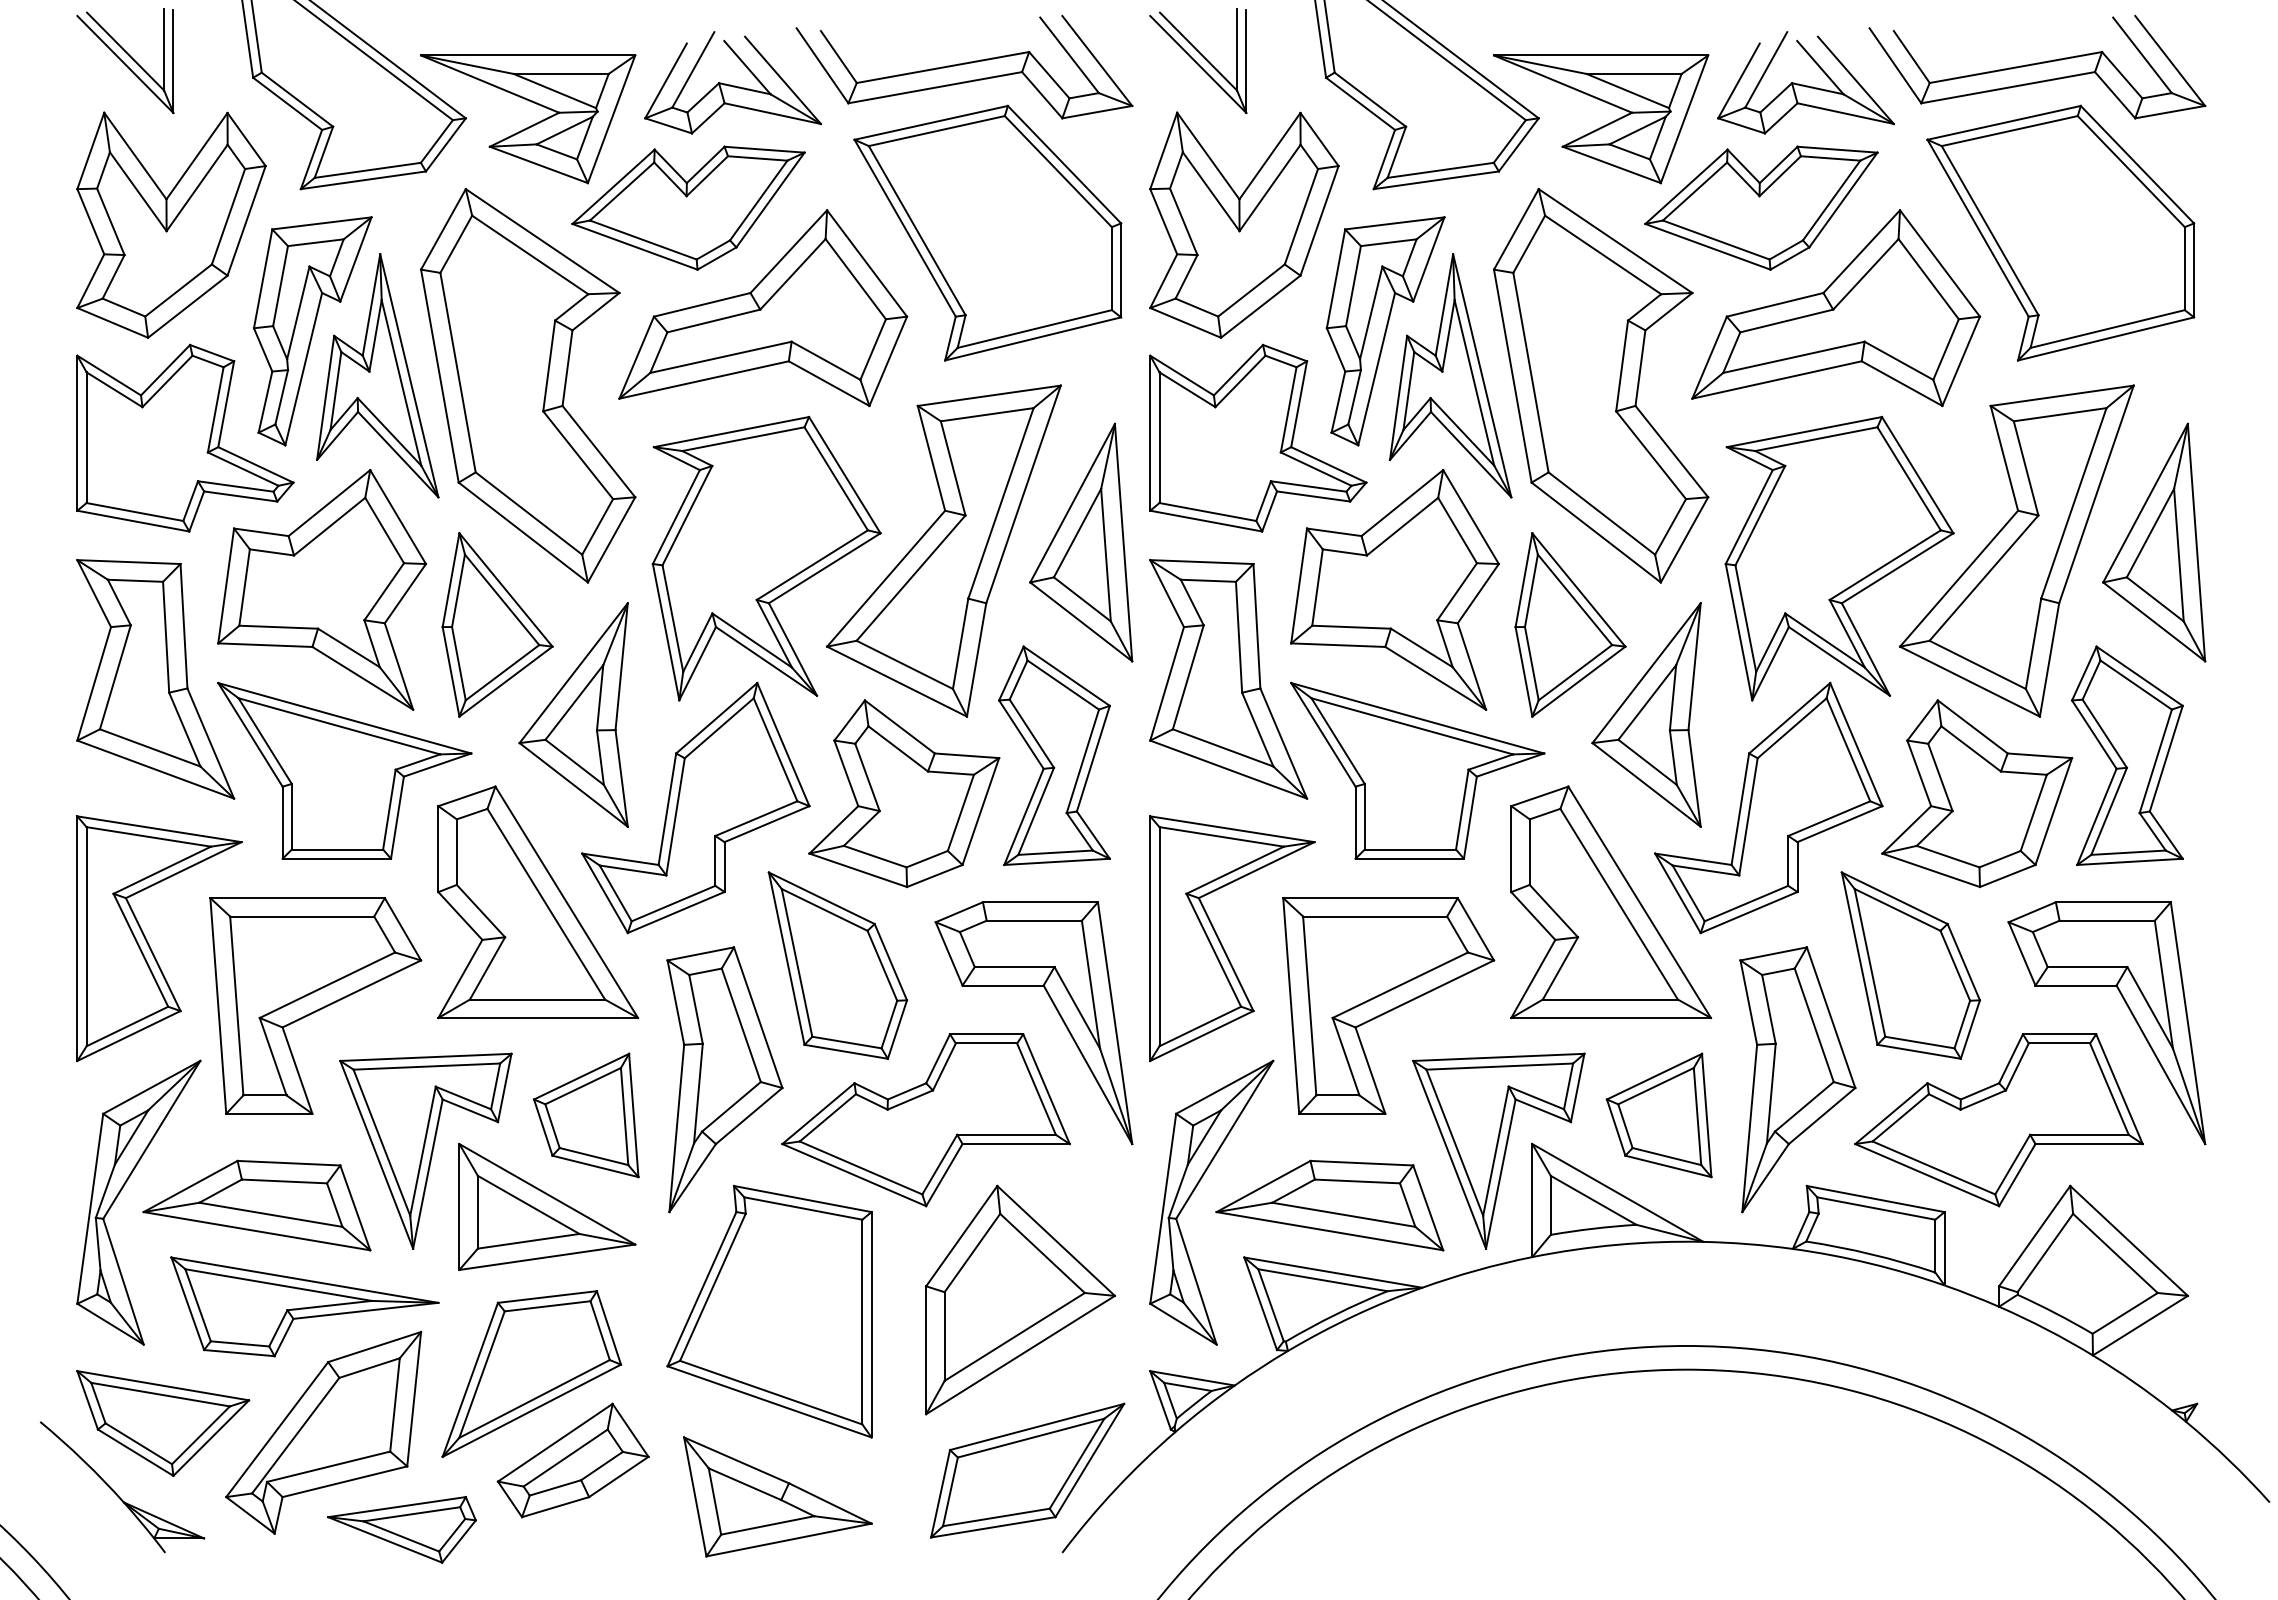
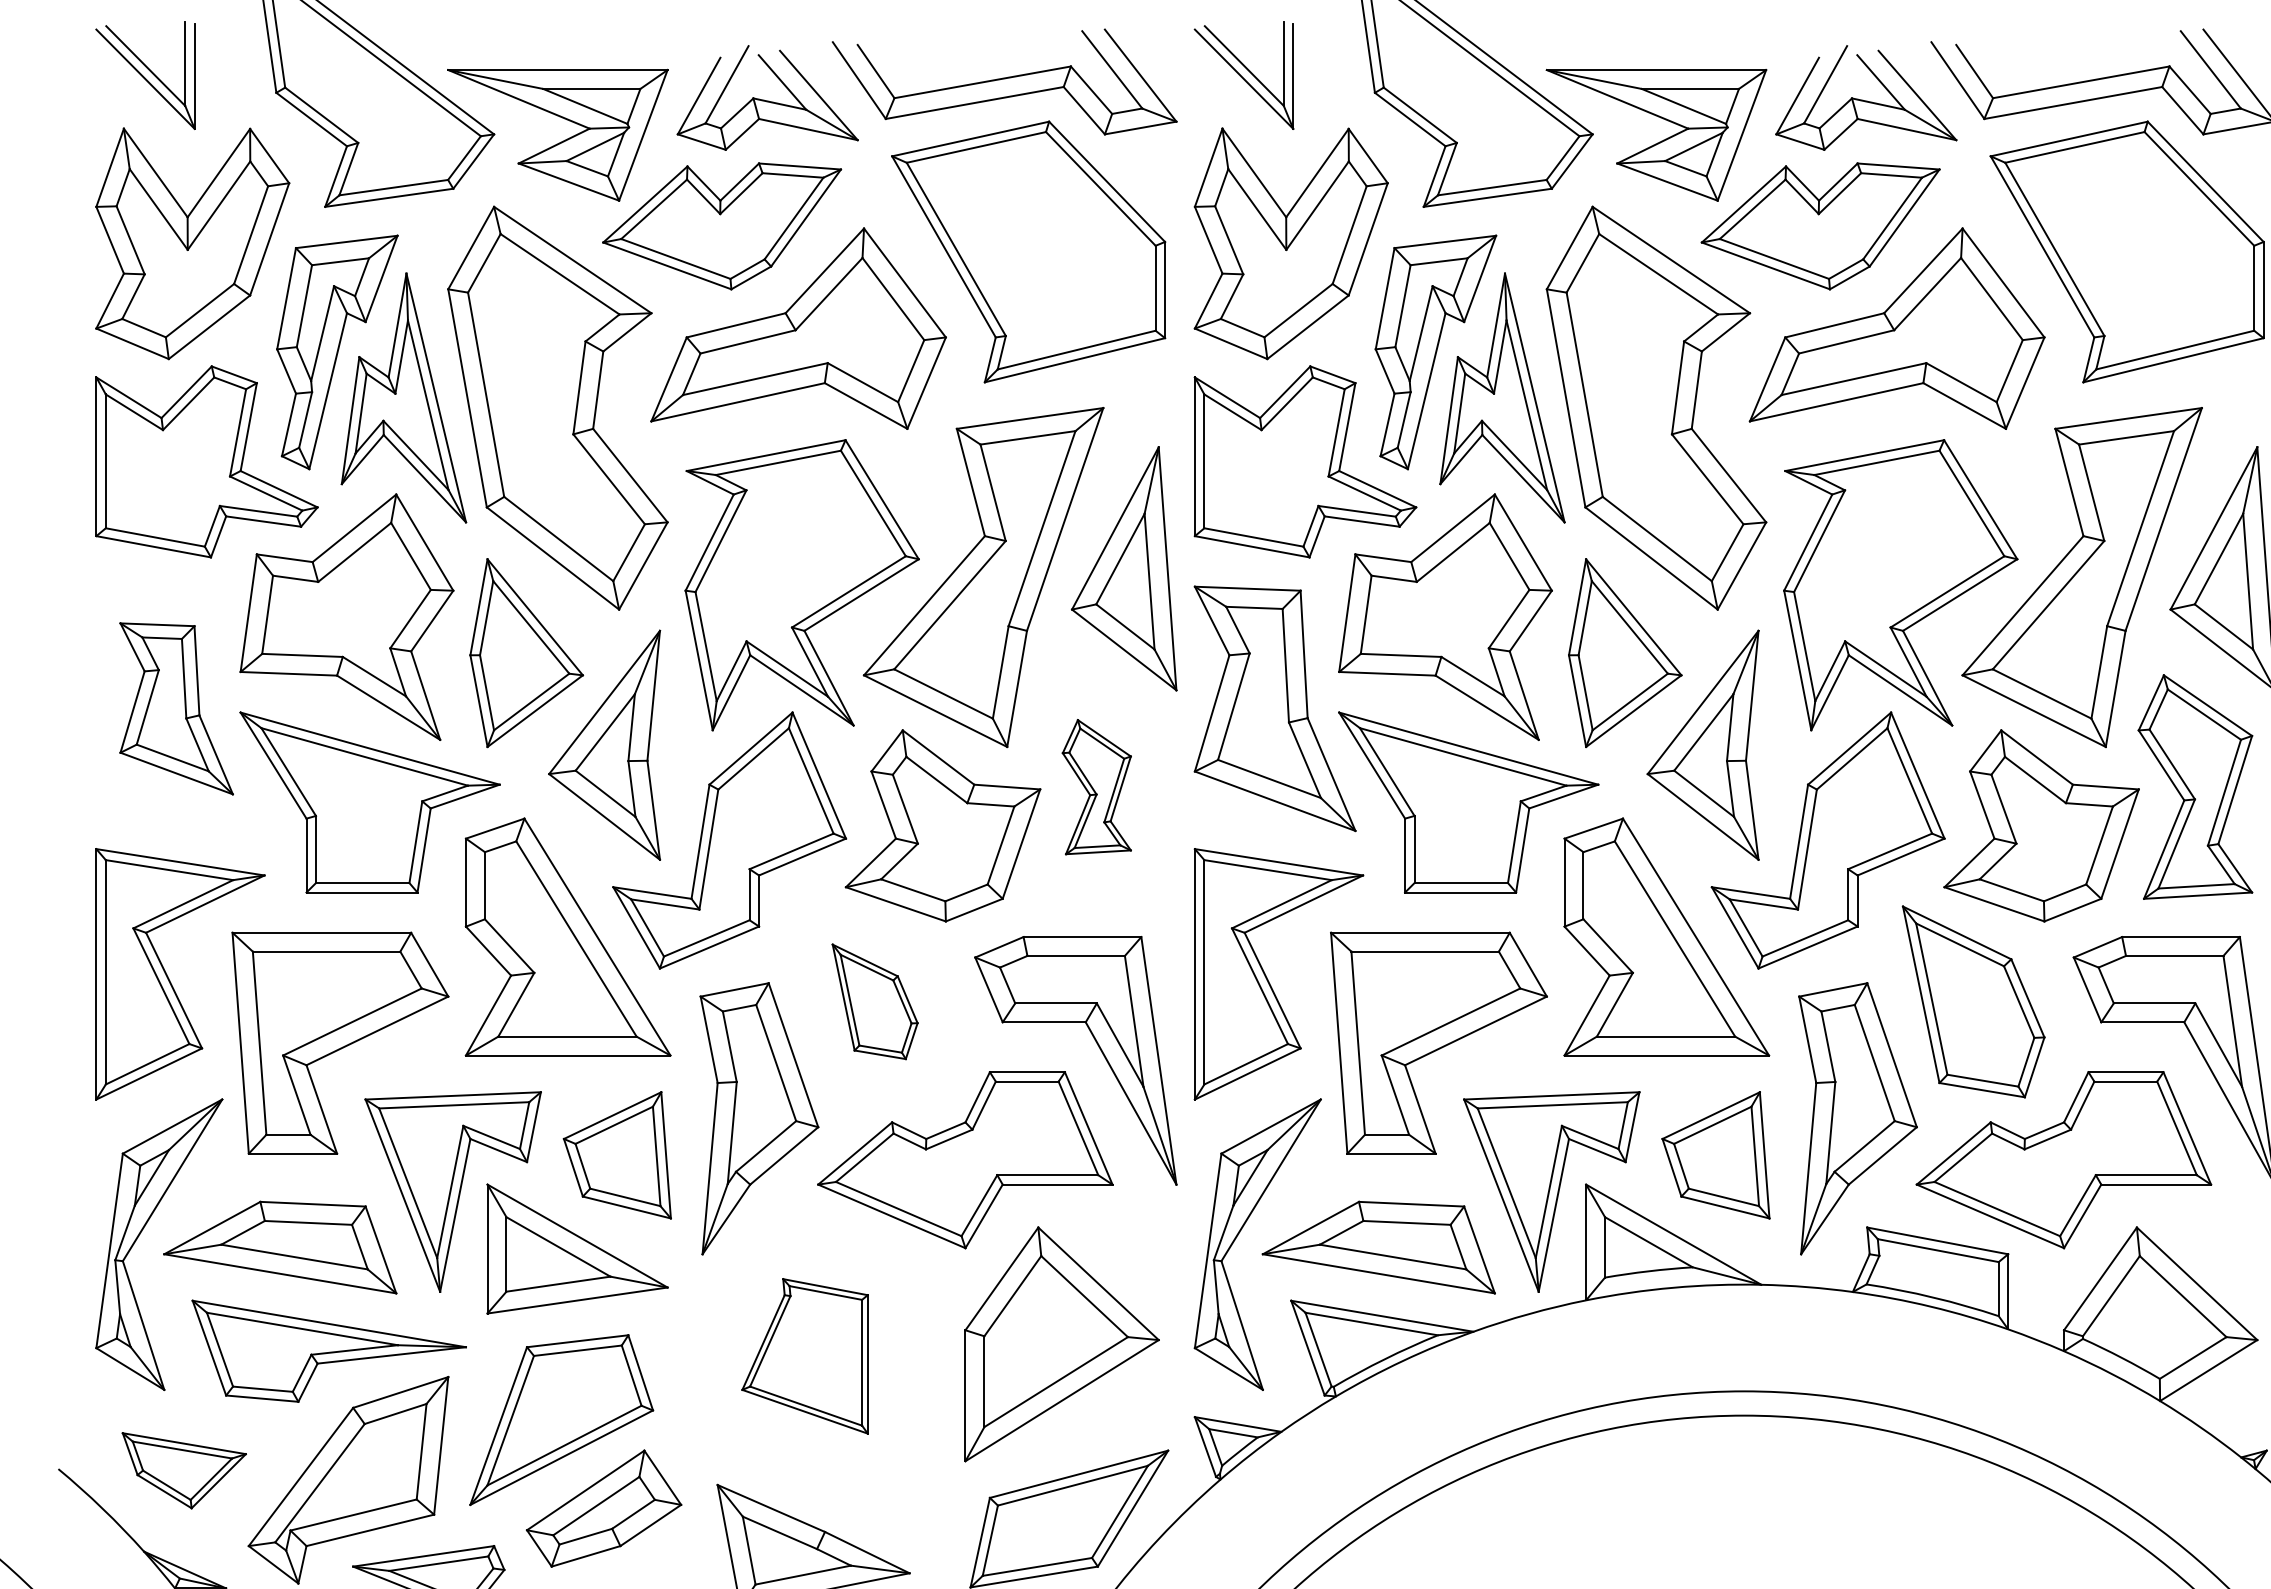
part: (155, 679) -> (176, 708), size x0.7
part: (1054, 755) -> (1096, 786), size x0.6
part: (837, 965) -> (874, 1001), size x0.6
part: (769, 1311) -> (805, 1356), size x0.6
part: (163, 1423) -> (184, 1470), size x0.7

